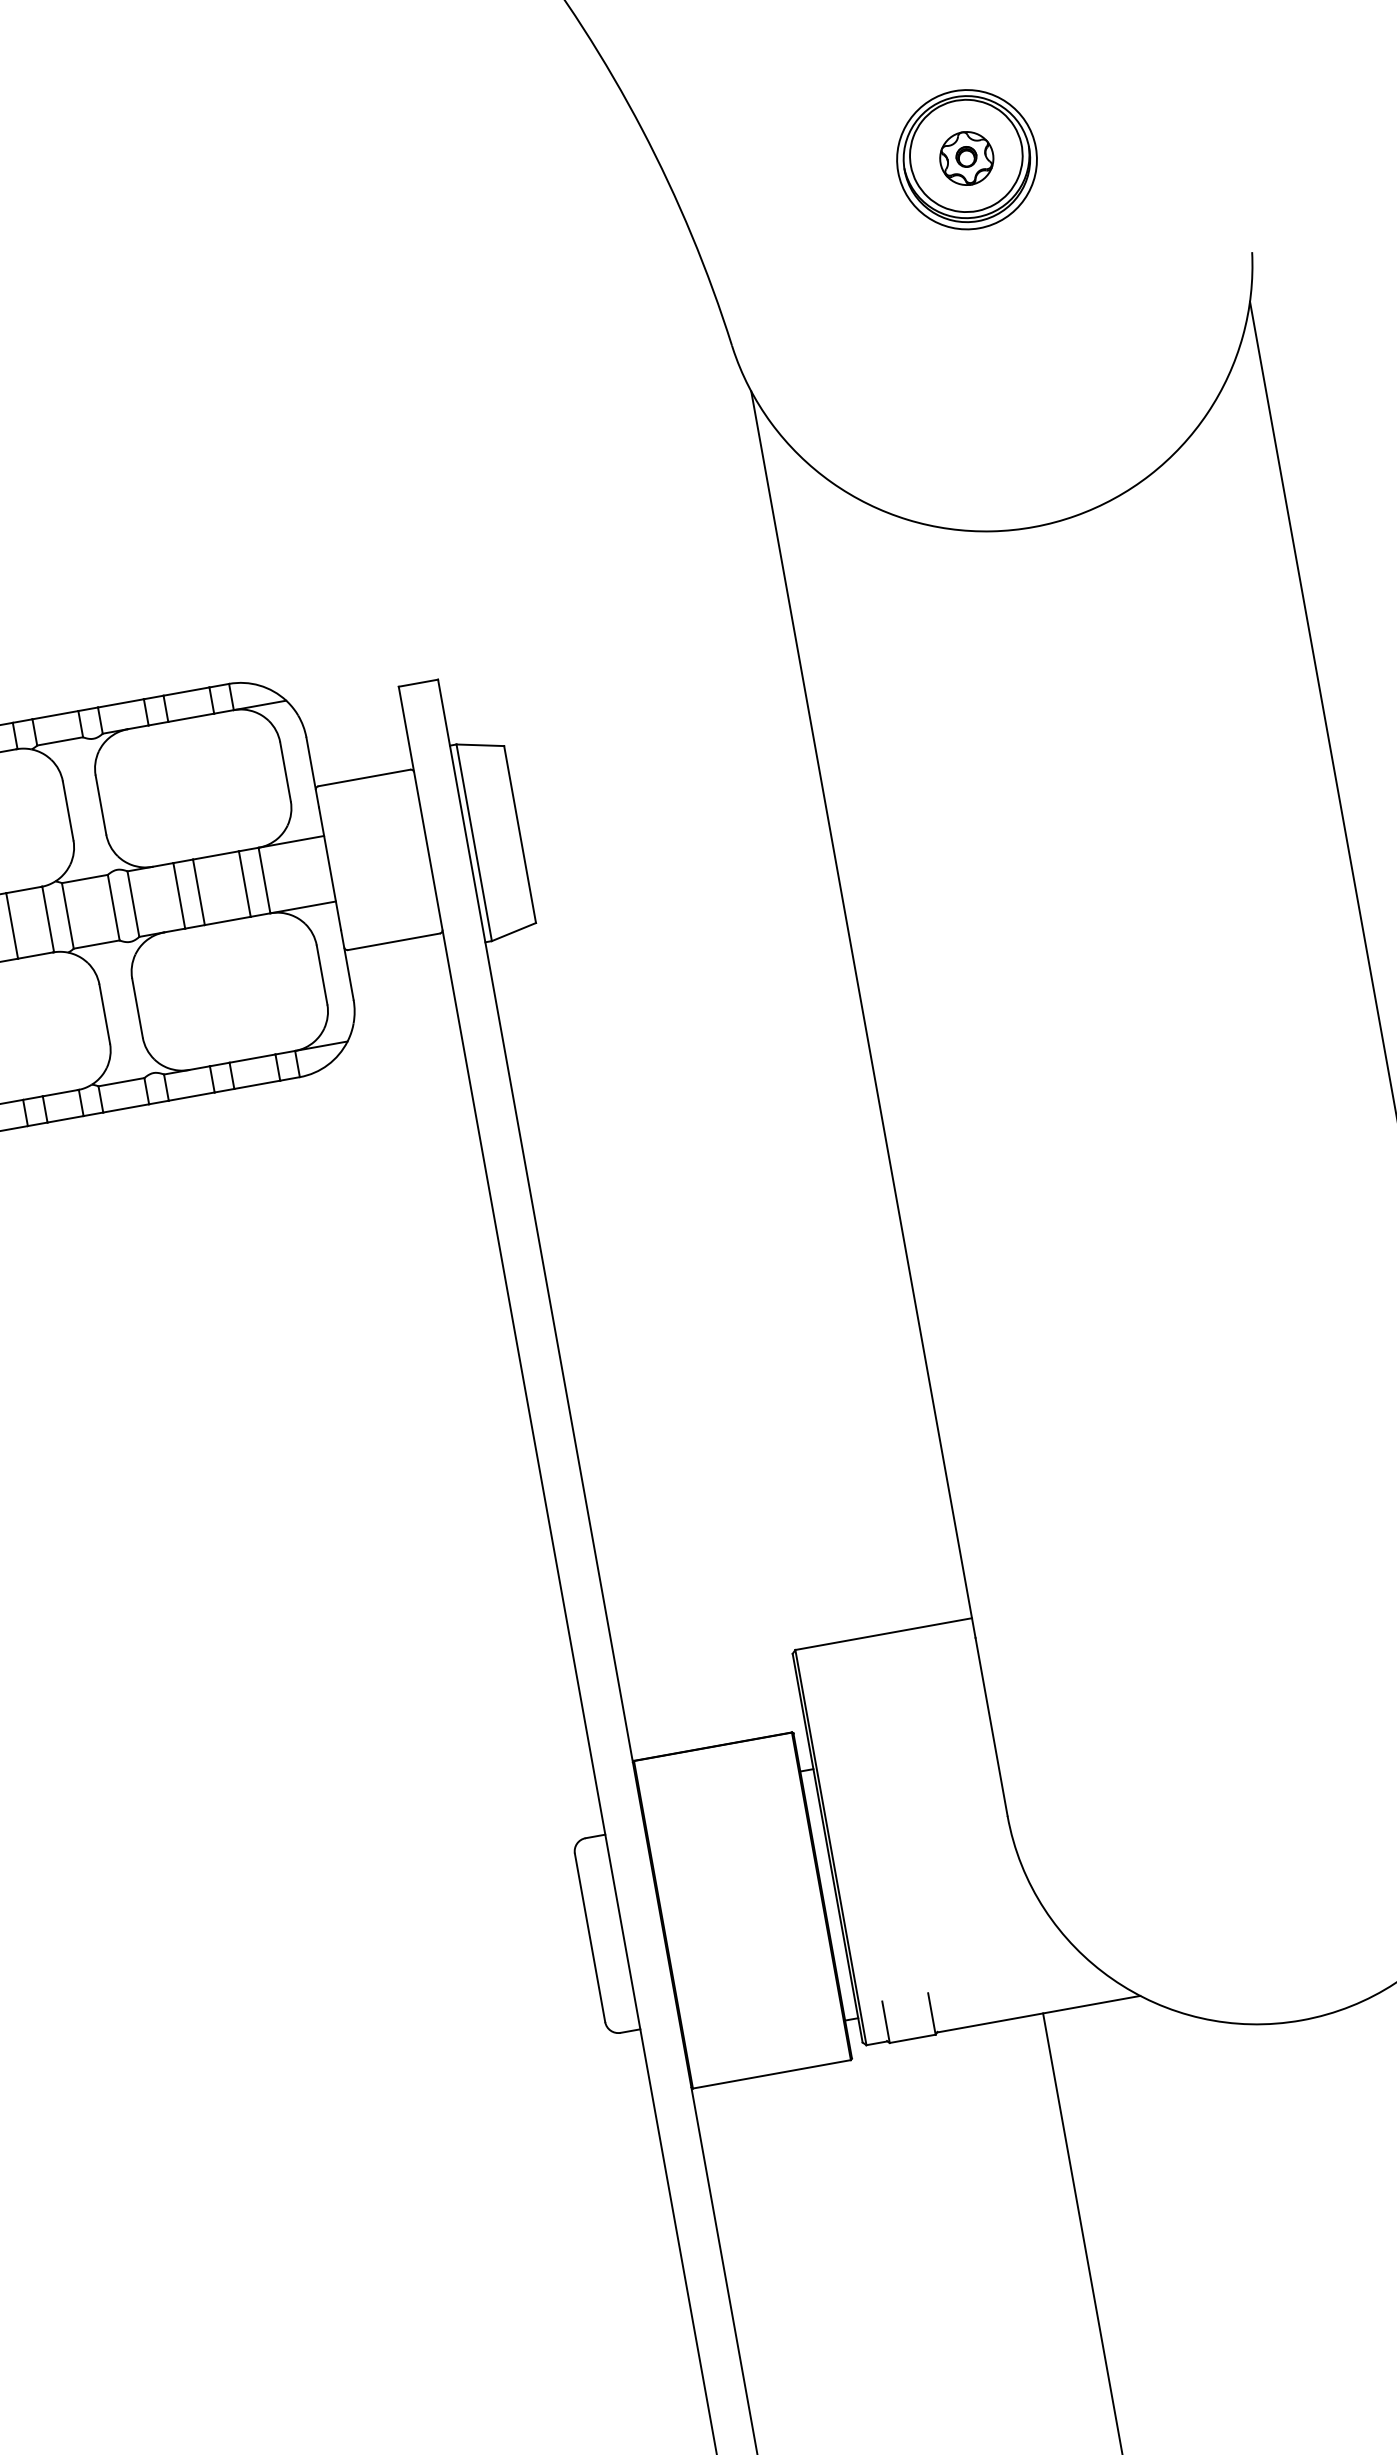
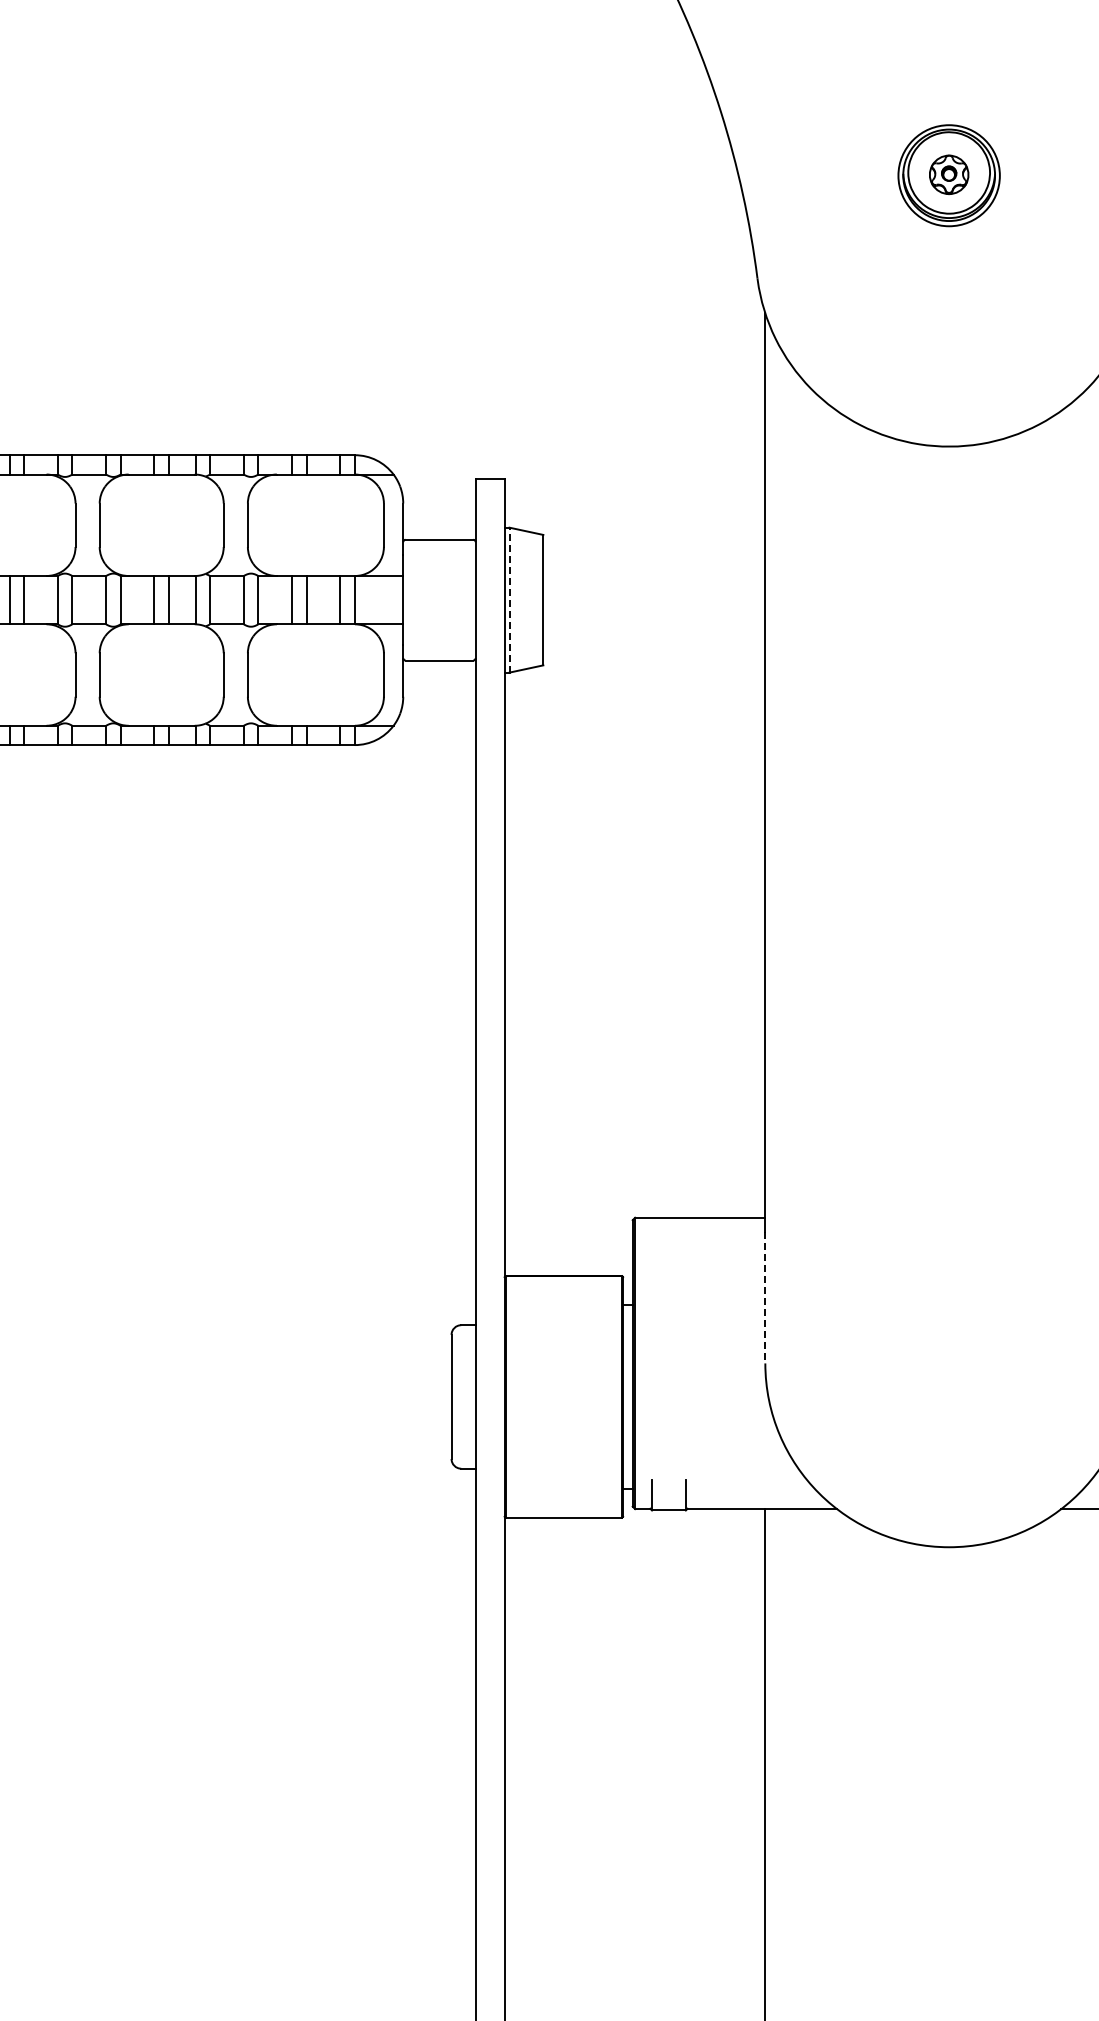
line: (474, 841) -> (509, 599), solid -> dashed
line: (991, 1726) -> (765, 1297), solid -> dashed

